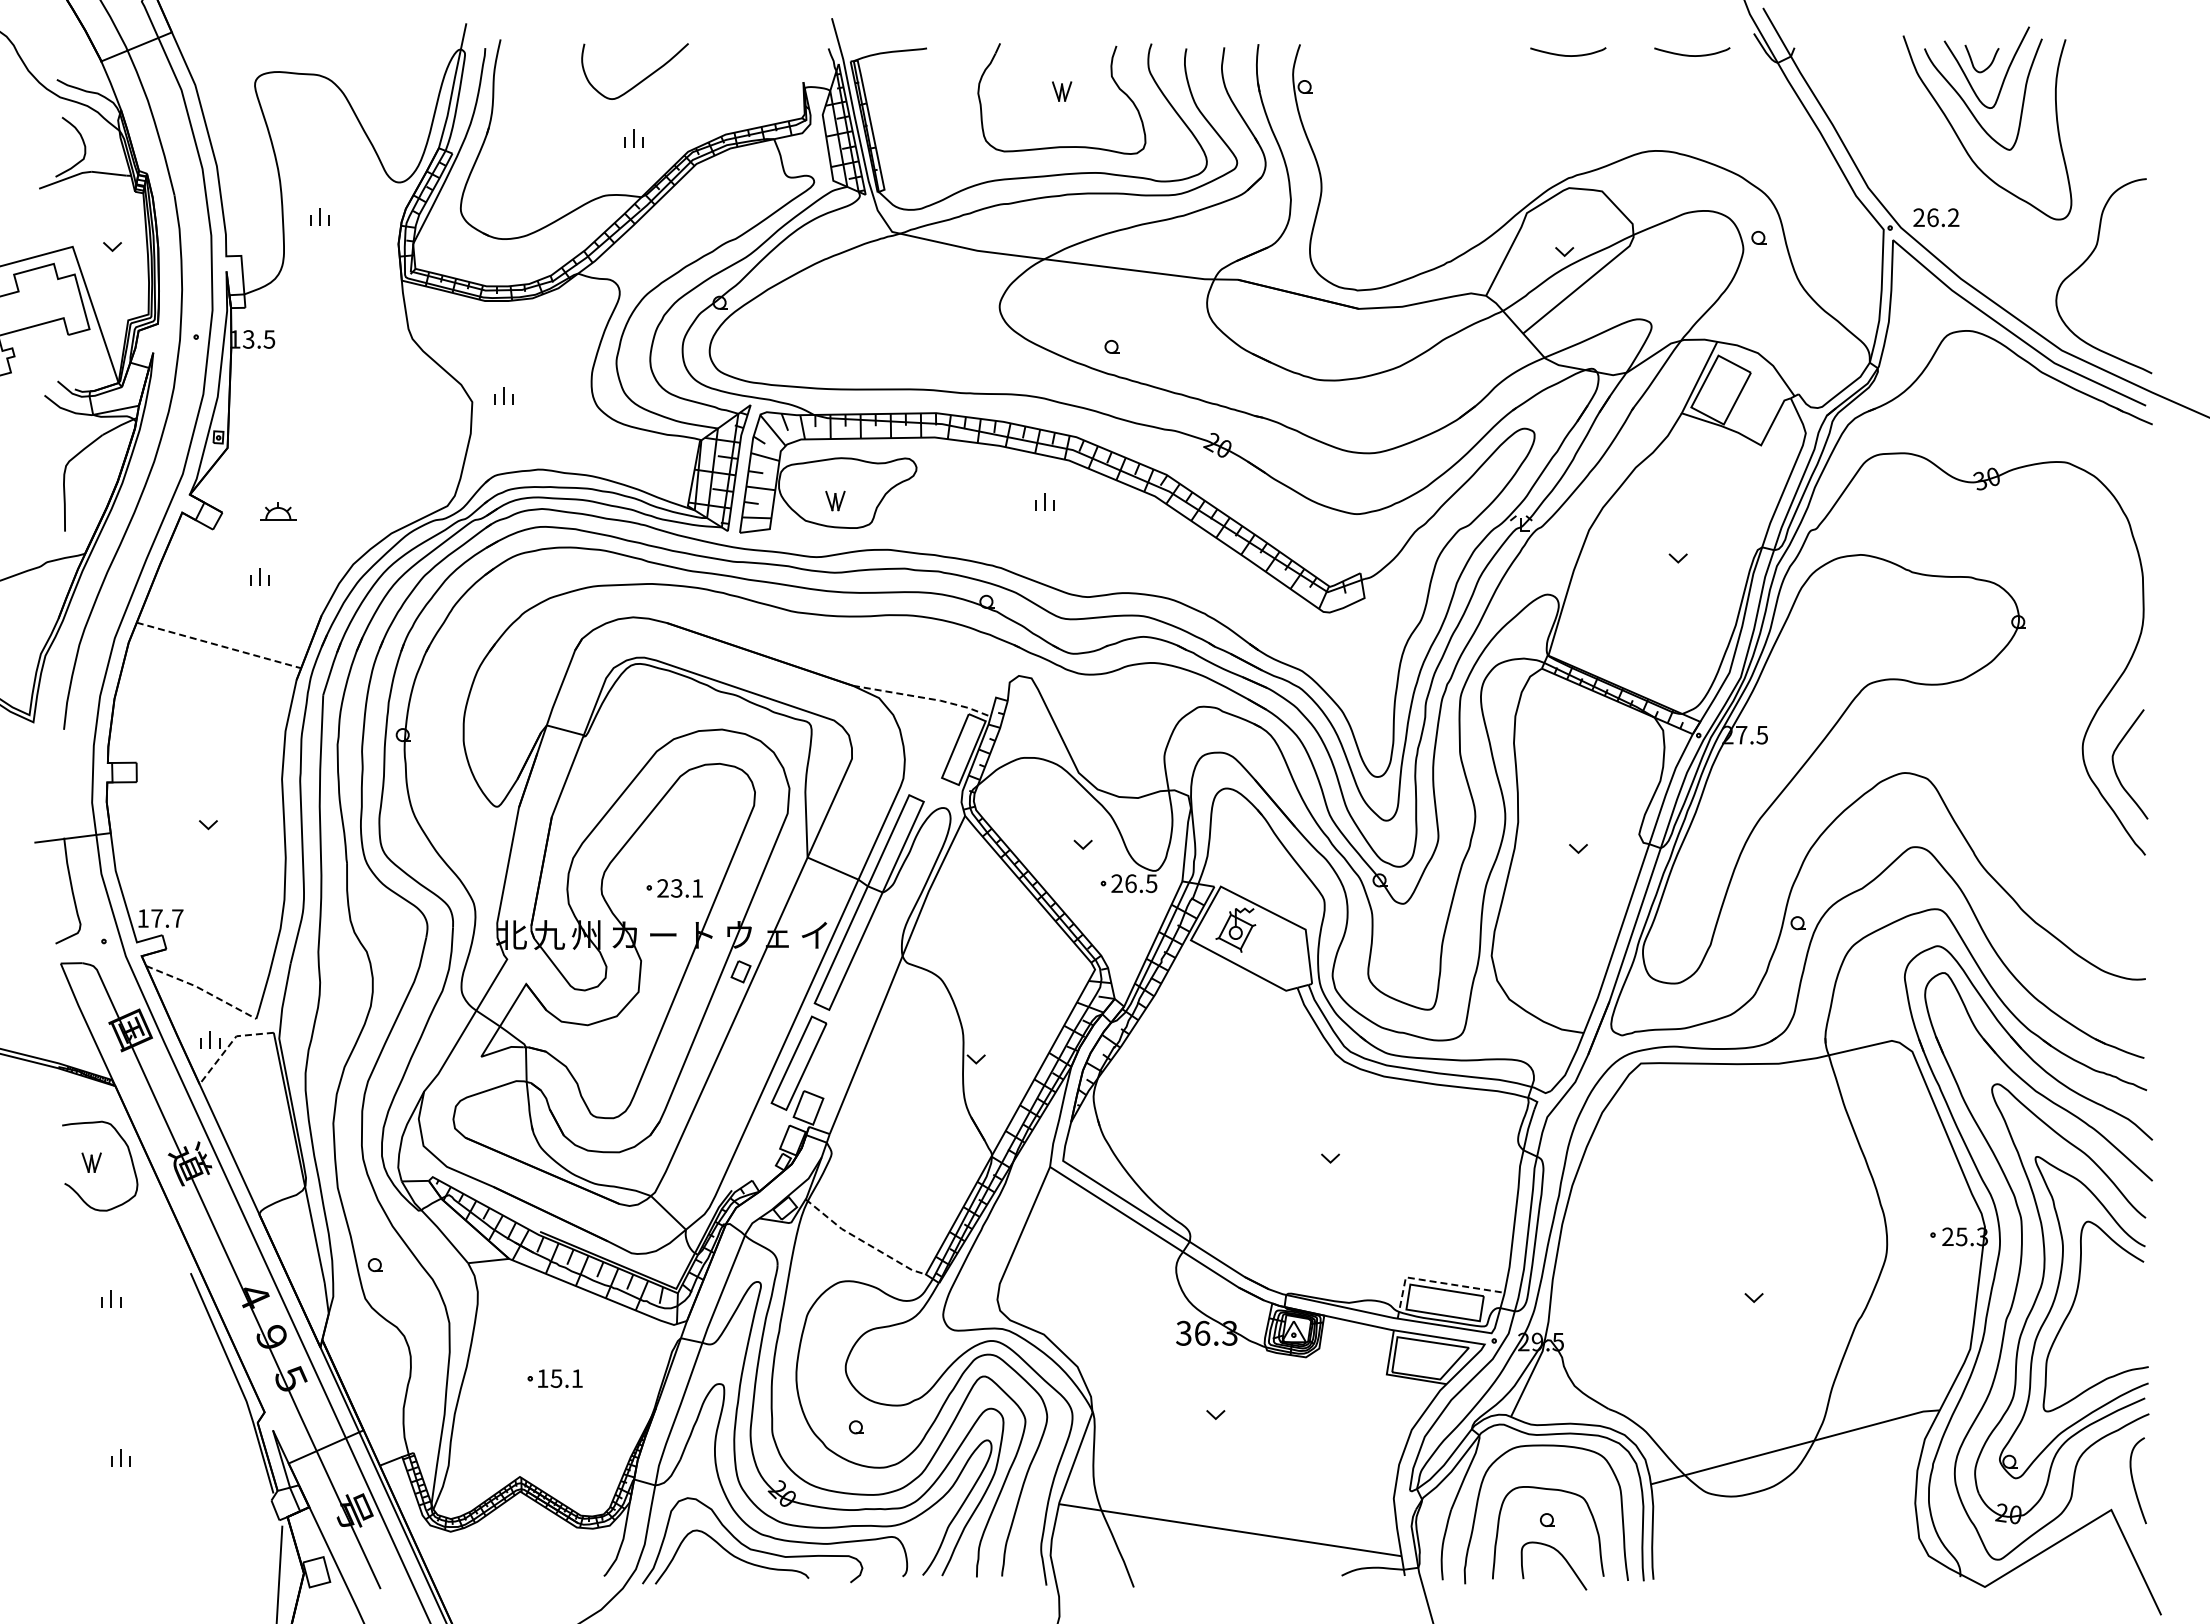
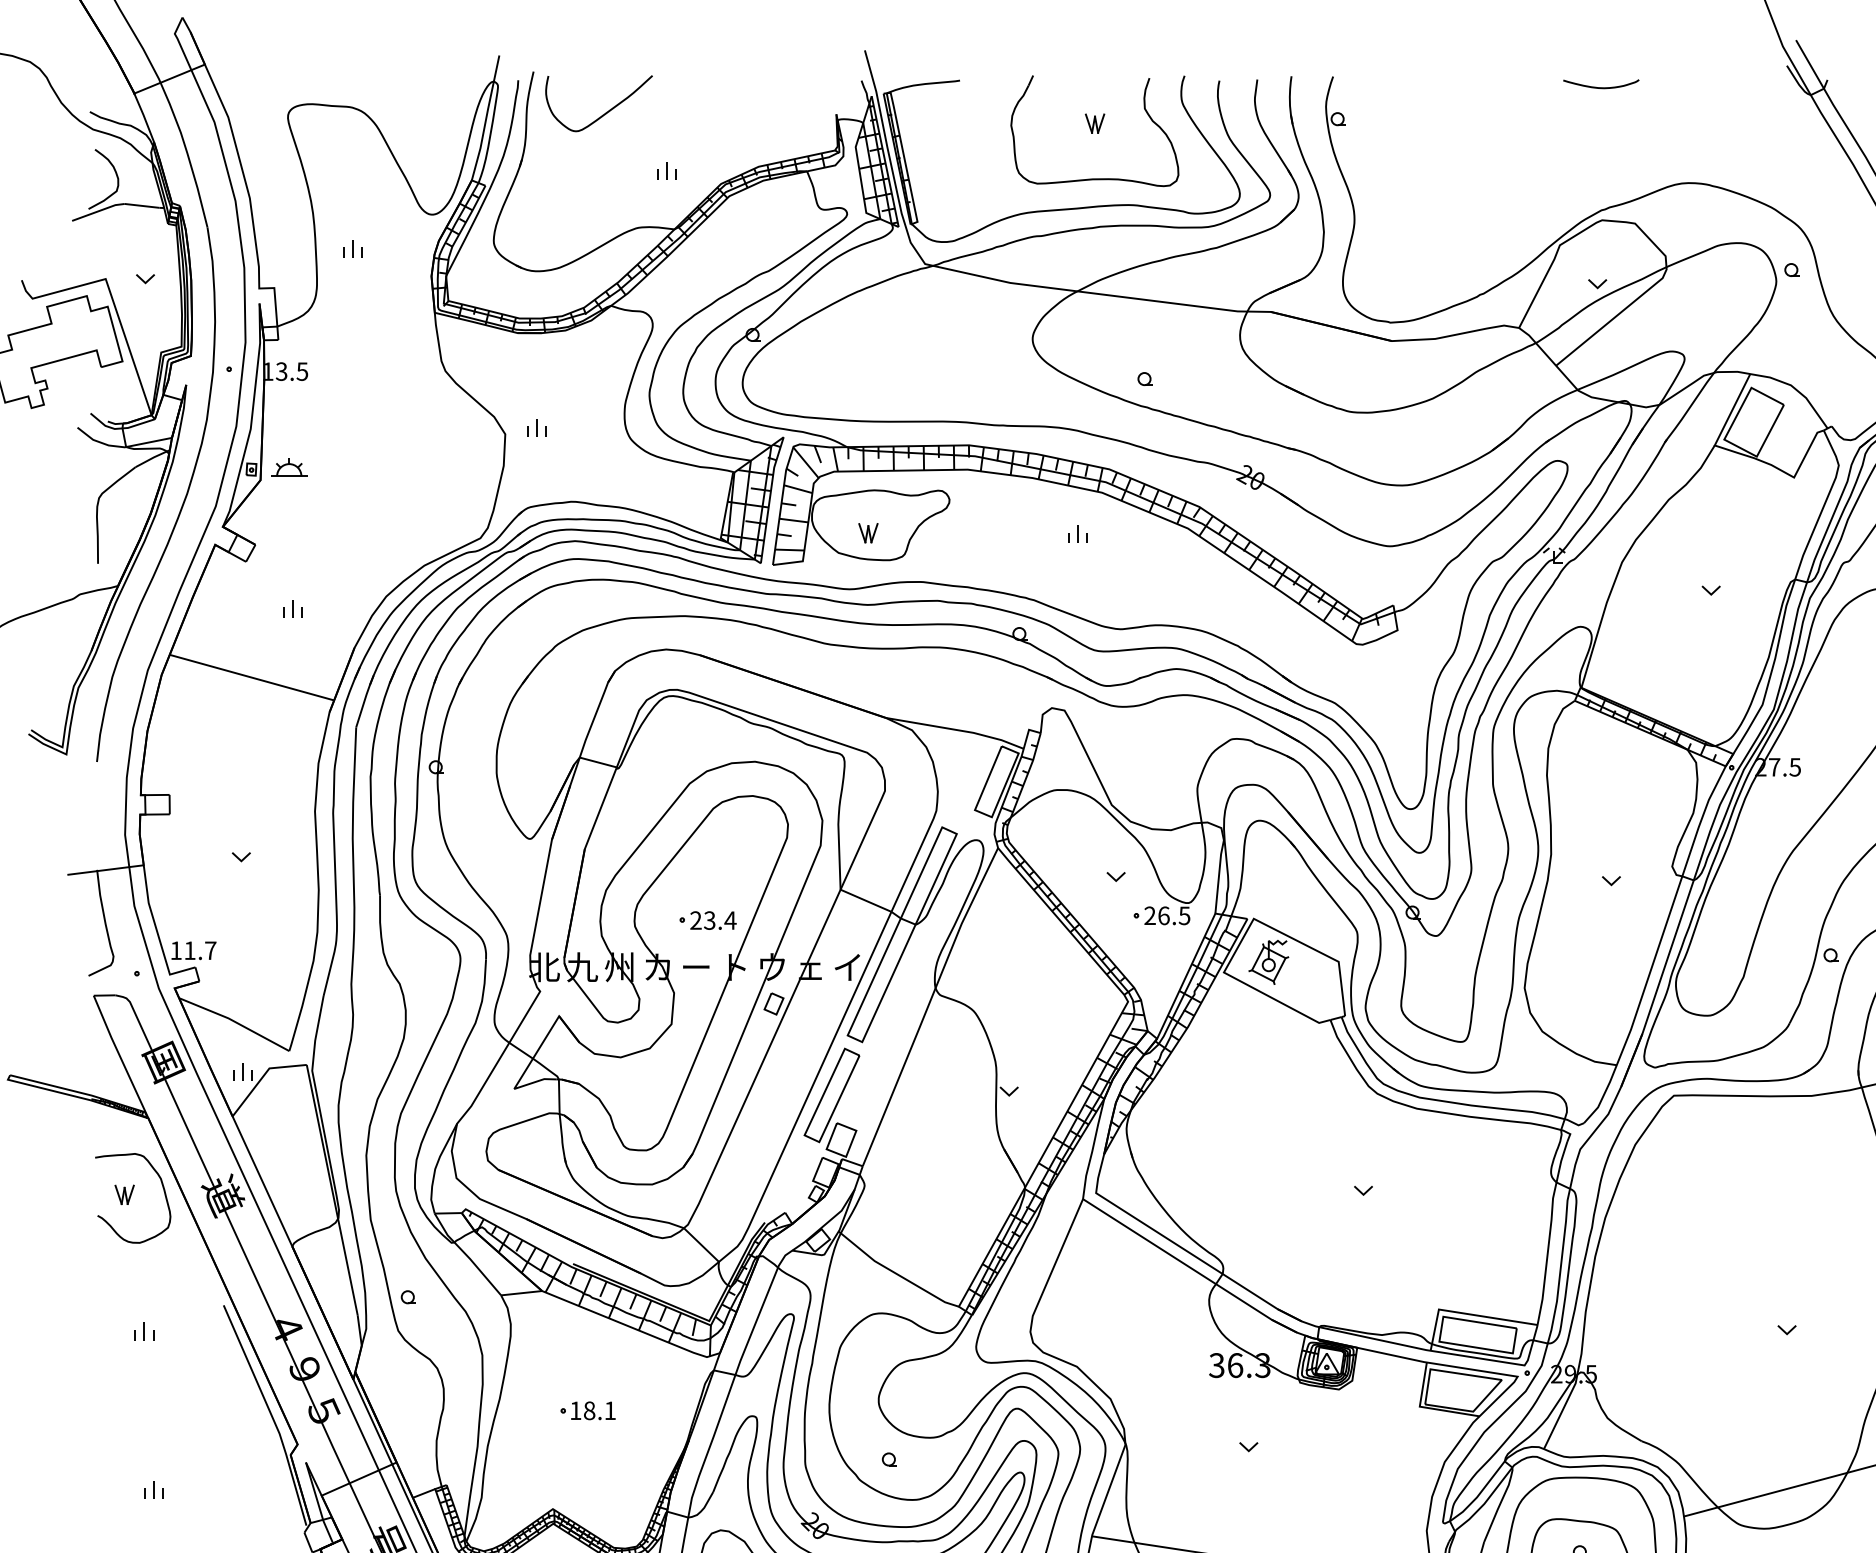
curve: (1692, 55) -> (1725, 87), removed
curve: (642, 79) -> (606, 111), moved
part: (278, 511) -> (289, 467), moved
line: (219, 645) -> (252, 677), dashed -> solid
line: (923, 697) -> (956, 729), dashed -> solid
text: (697, 888) -> (730, 920), 23.1 -> 23.4
text: (156, 918) -> (189, 950), 17.7 -> 11.7
line: (202, 989) -> (235, 1021), dashed -> solid
line: (229, 1044) -> (262, 1076), dashed -> solid
line: (863, 1241) -> (896, 1273), dashed -> solid
line: (1433, 1281) -> (1466, 1313), dashed -> solid
text: (556, 1378) -> (589, 1410), 15.1 -> 18.1

